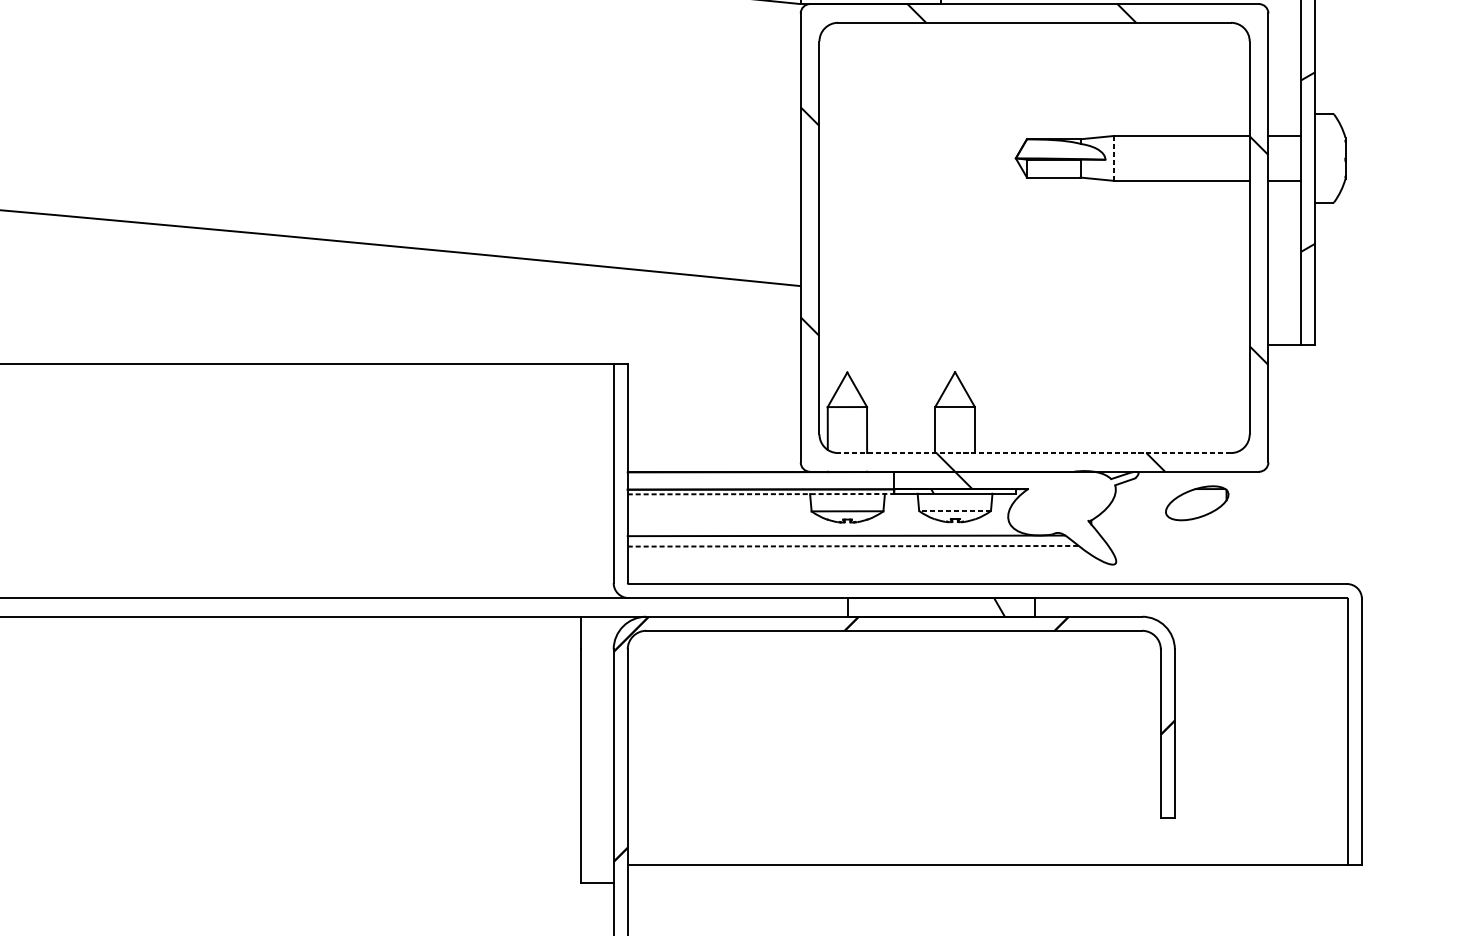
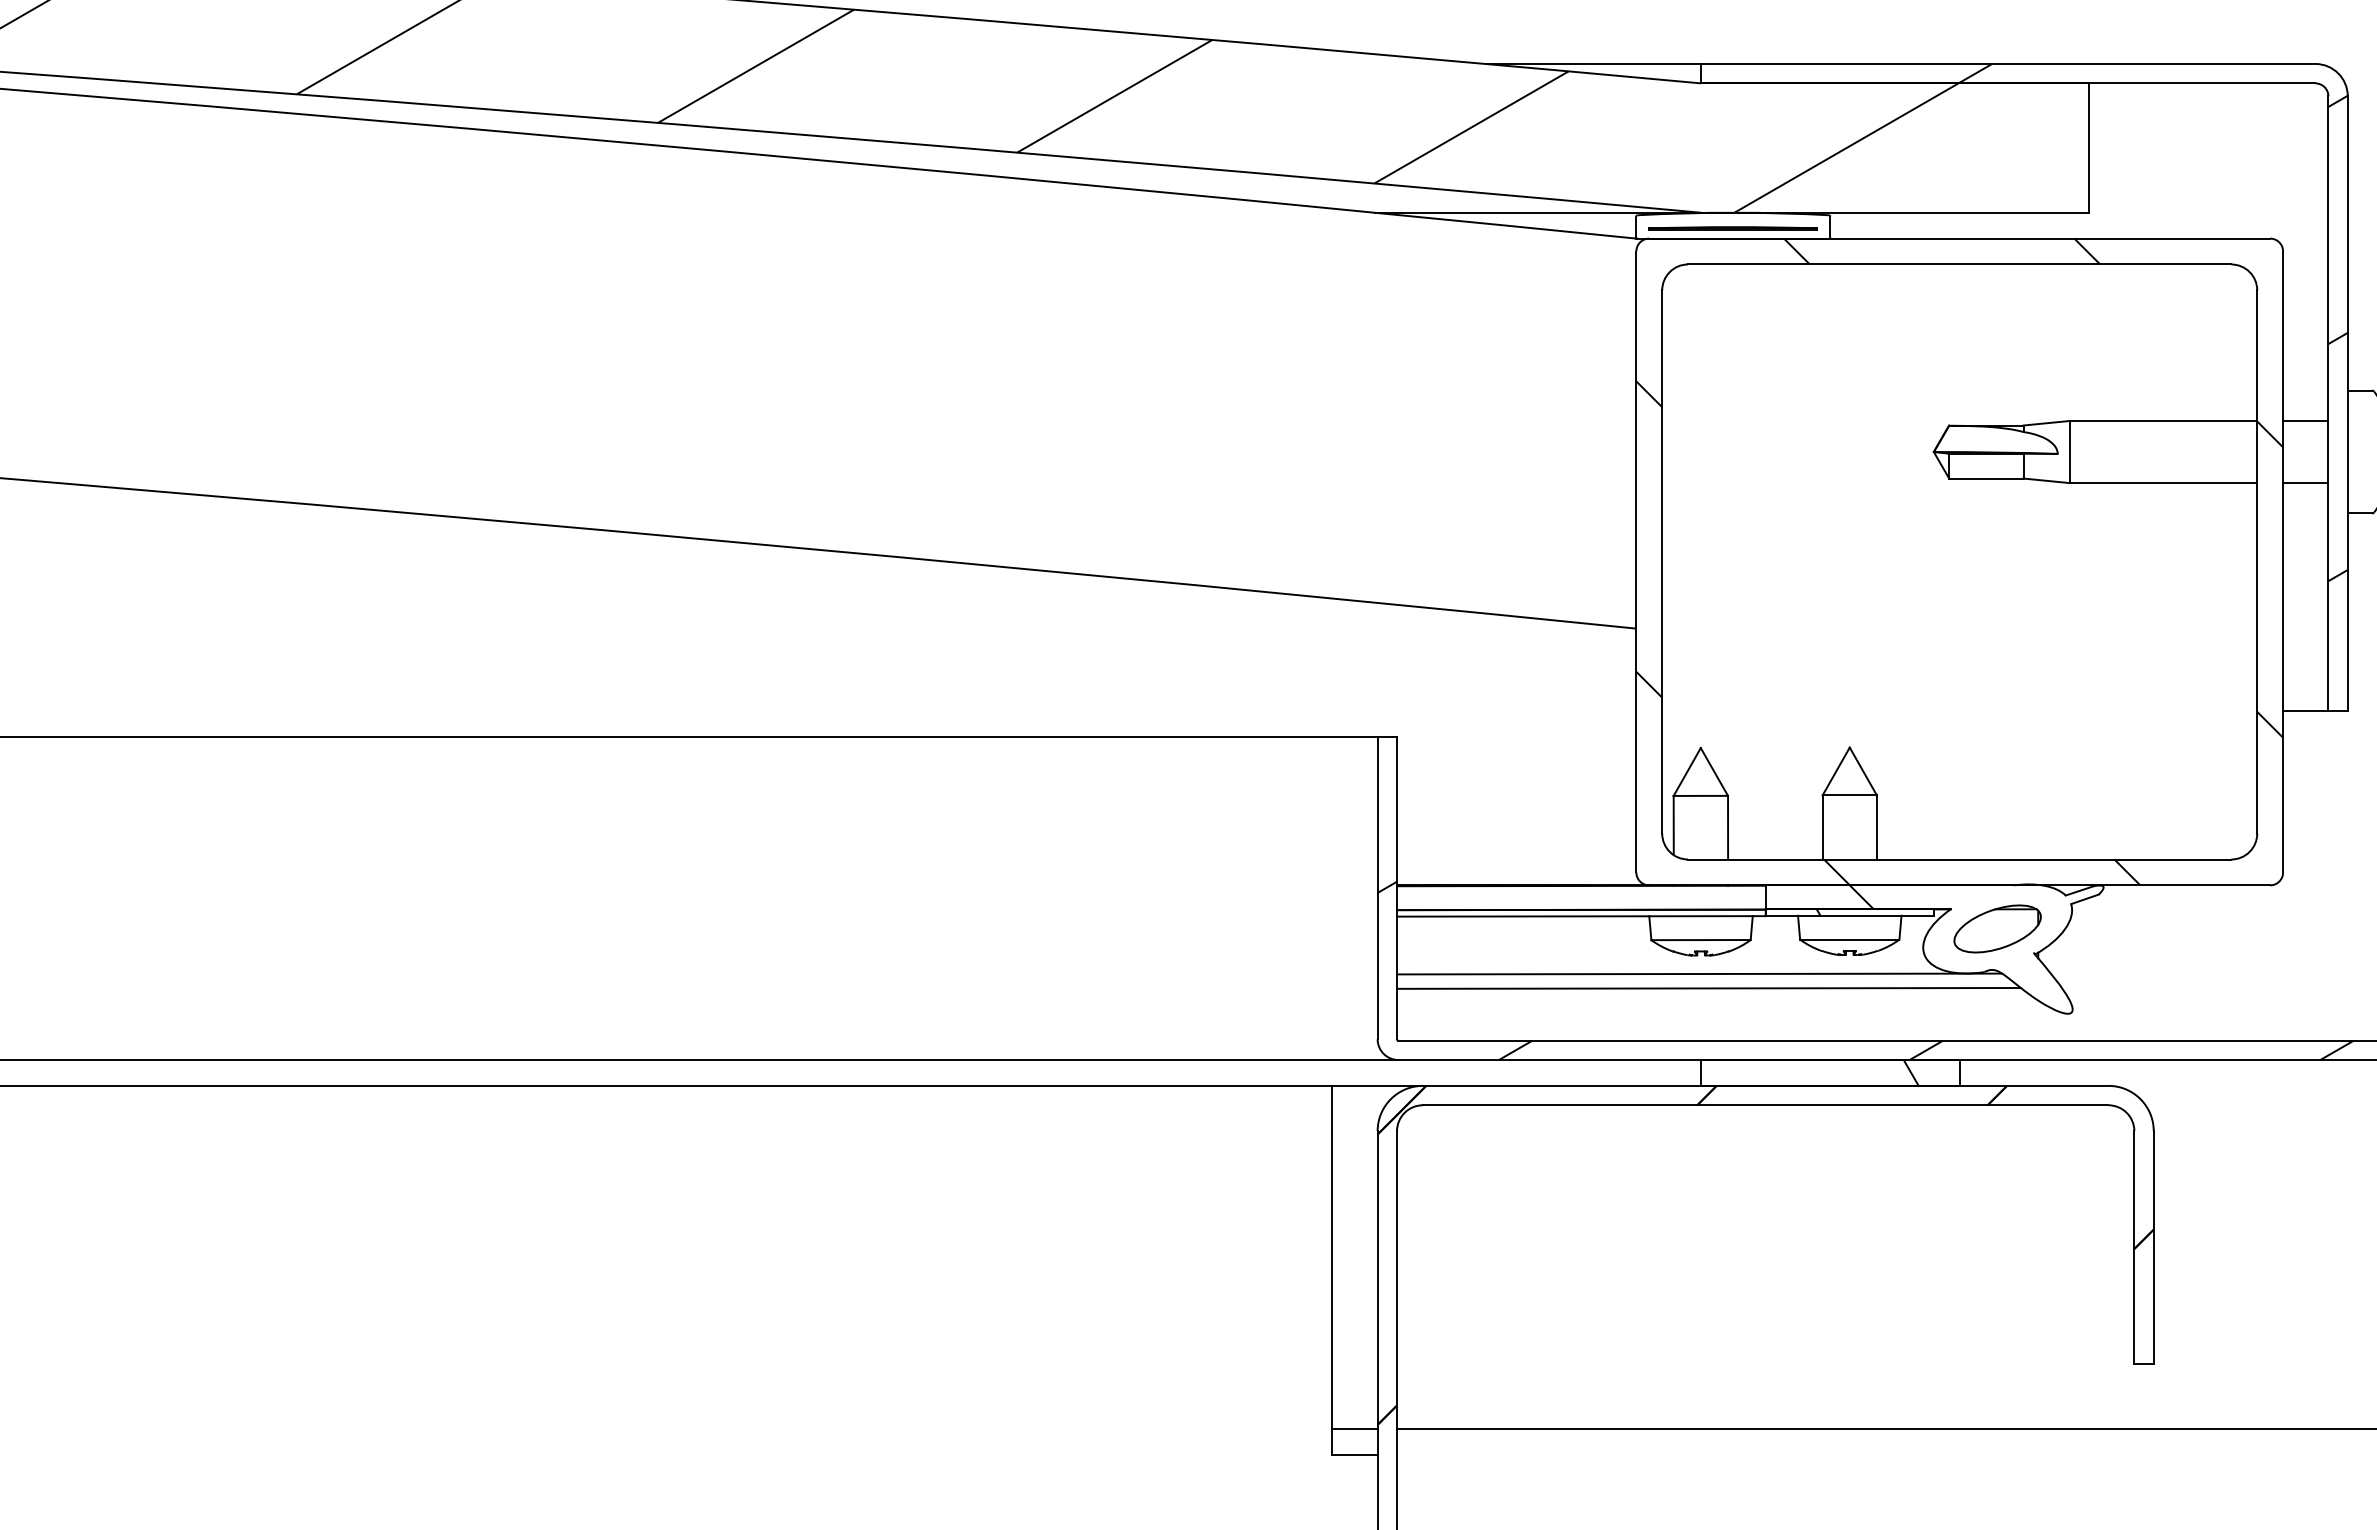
line: (1113, 158) -> (2069, 452), dashed -> solid
line: (1034, 453) -> (1959, 859), dashed -> solid
line: (761, 494) -> (1581, 916), dashed -> solid
part: (1197, 502) -> (1997, 928), moved
line: (954, 510) -> (1849, 939), dashed -> solid
hatch: (966, 533) -> (1865, 970), added
line: (852, 546) -> (1708, 988), dashed -> solid
line: (596, 864) -> (1354, 1428), added

